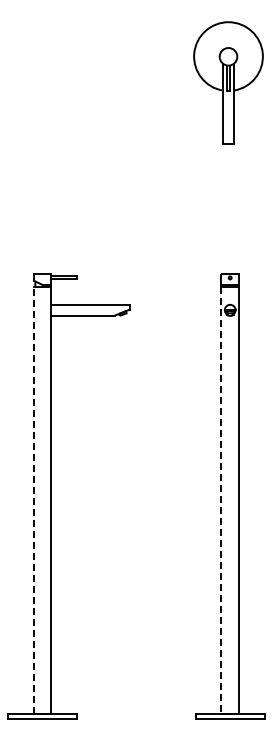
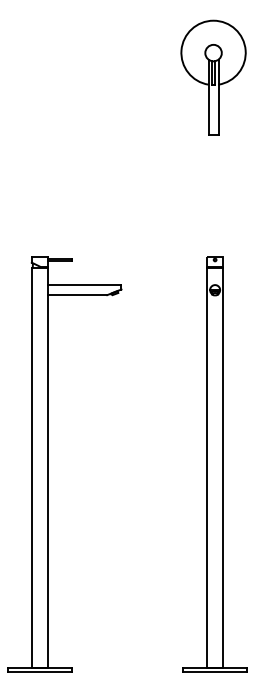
line: (34, 500) -> (32, 468), dashed -> solid
line: (221, 500) -> (207, 468), dashed -> solid

